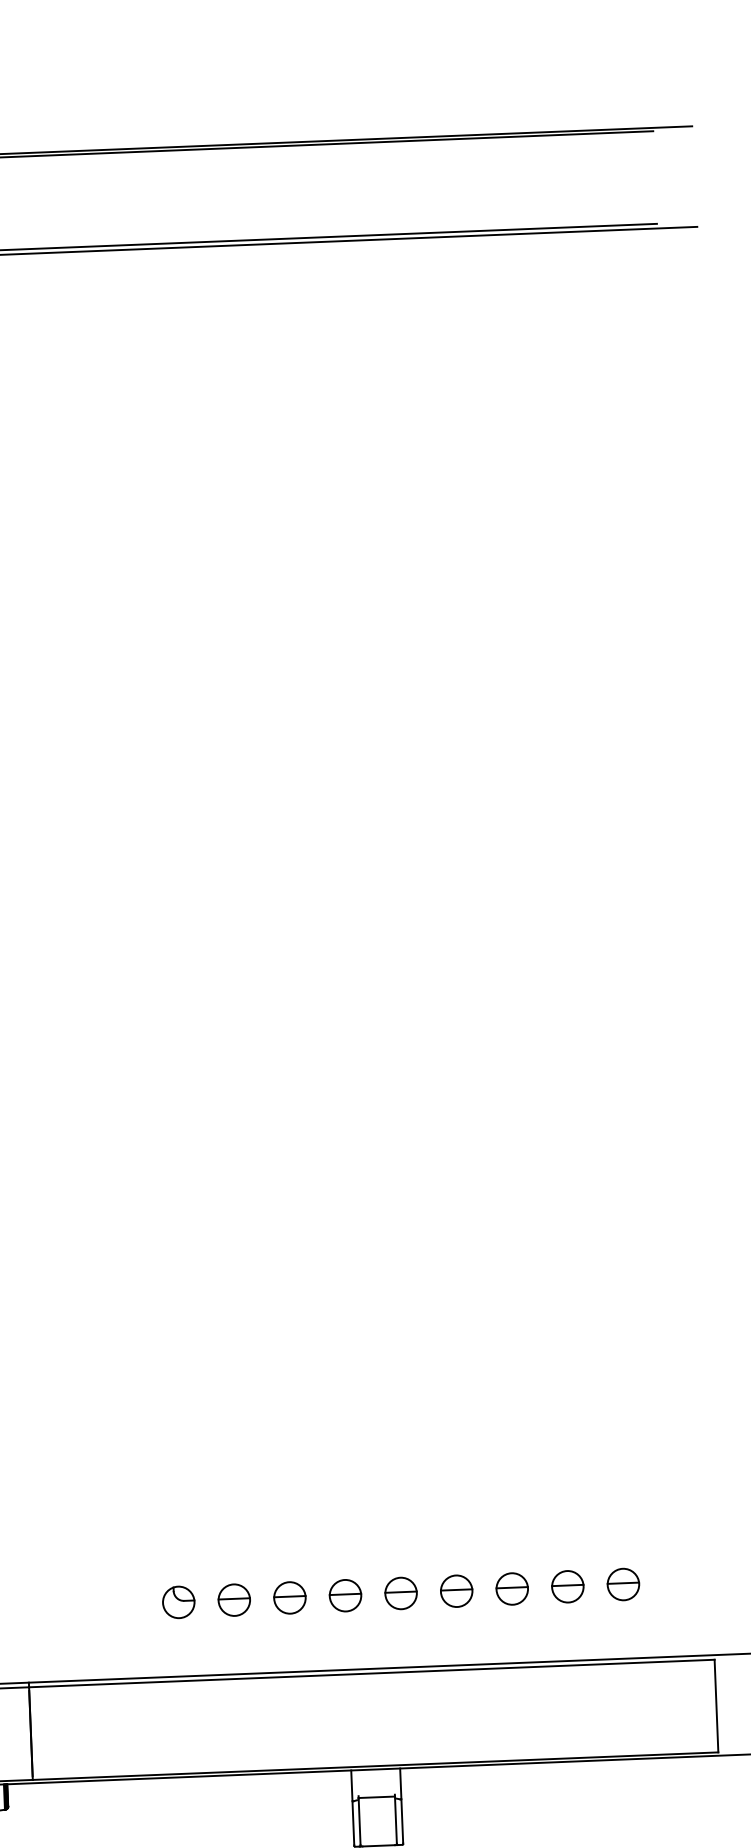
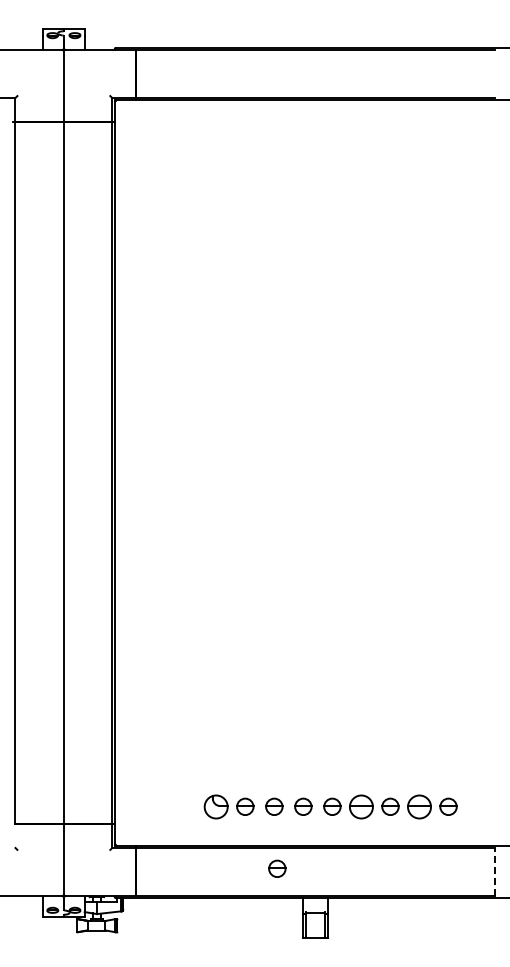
part: (567, 1586) -> (419, 806), size x1.4
part: (456, 1590) -> (361, 806), size x1.4
part: (179, 1601) -> (216, 806), size x1.4
line: (716, 1704) -> (494, 871), solid -> dashed
part: (300, 1715) -> (277, 868), added

